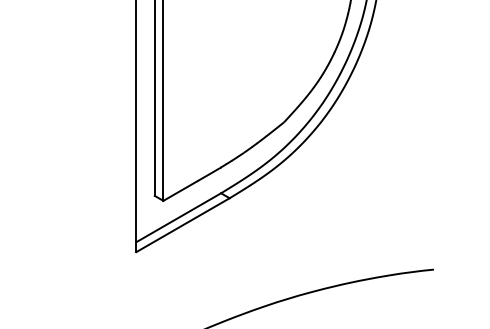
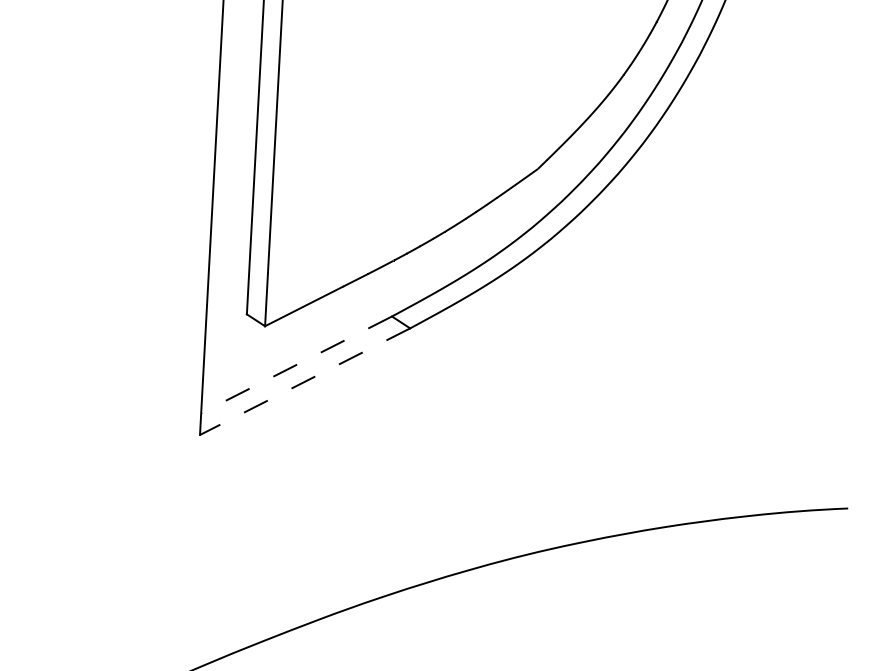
line: (178, 217) -> (296, 364), solid -> dashed
line: (183, 225) -> (306, 382), solid -> dashed

